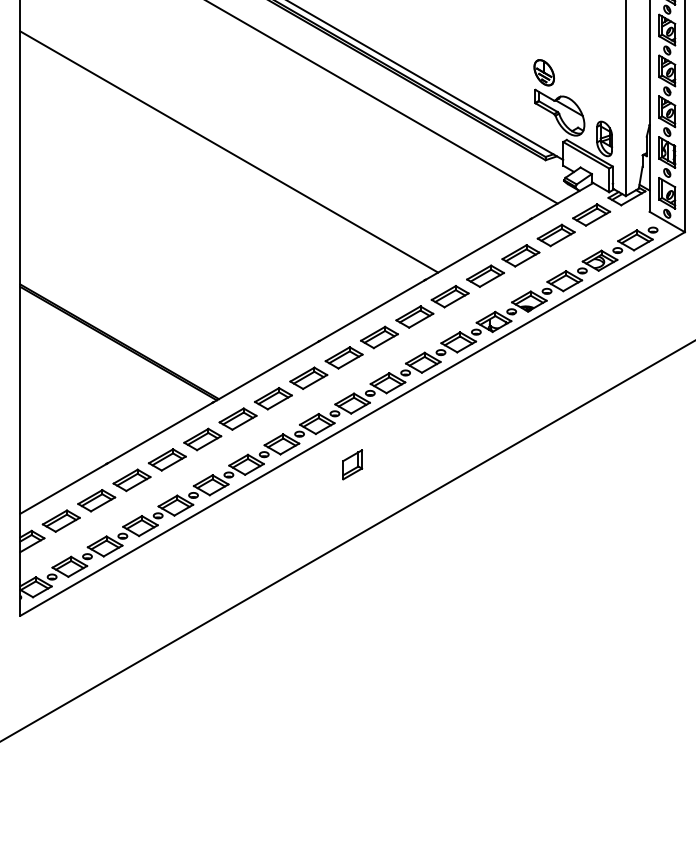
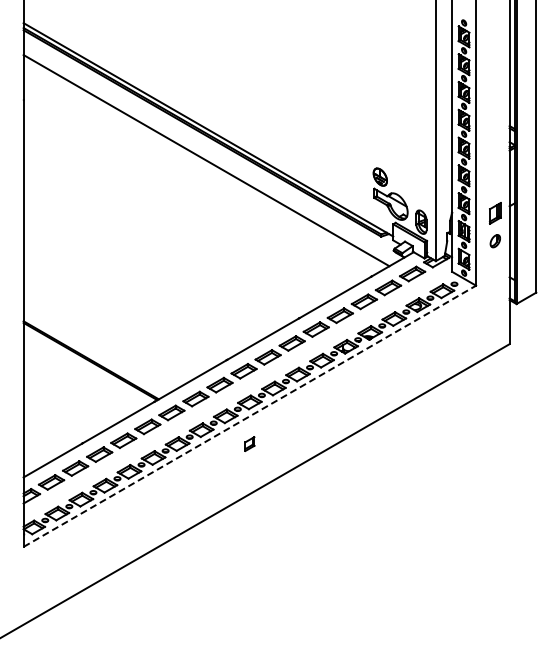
line: (228, 151) -> (165, 230), removed
line: (353, 424) -> (250, 416), solid -> dashed
part: (352, 463) -> (249, 443), size x0.7

